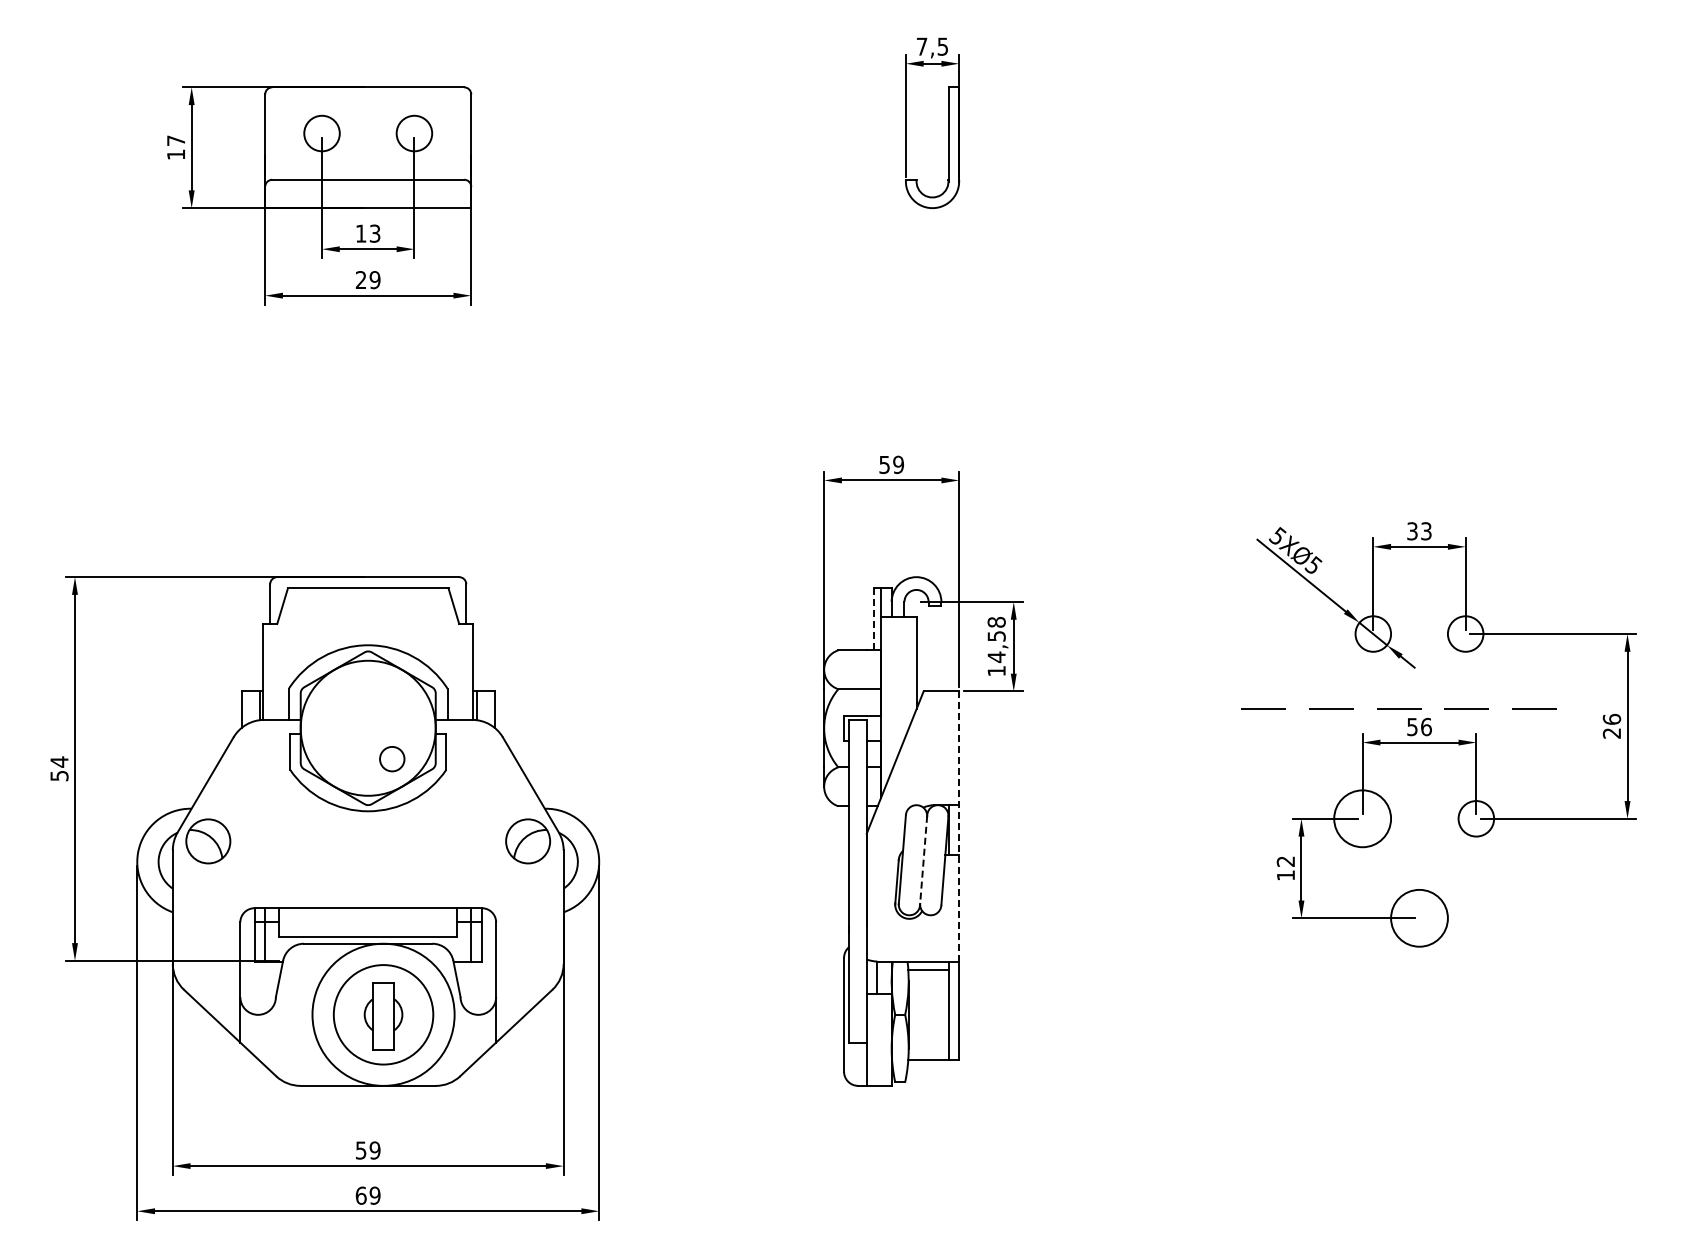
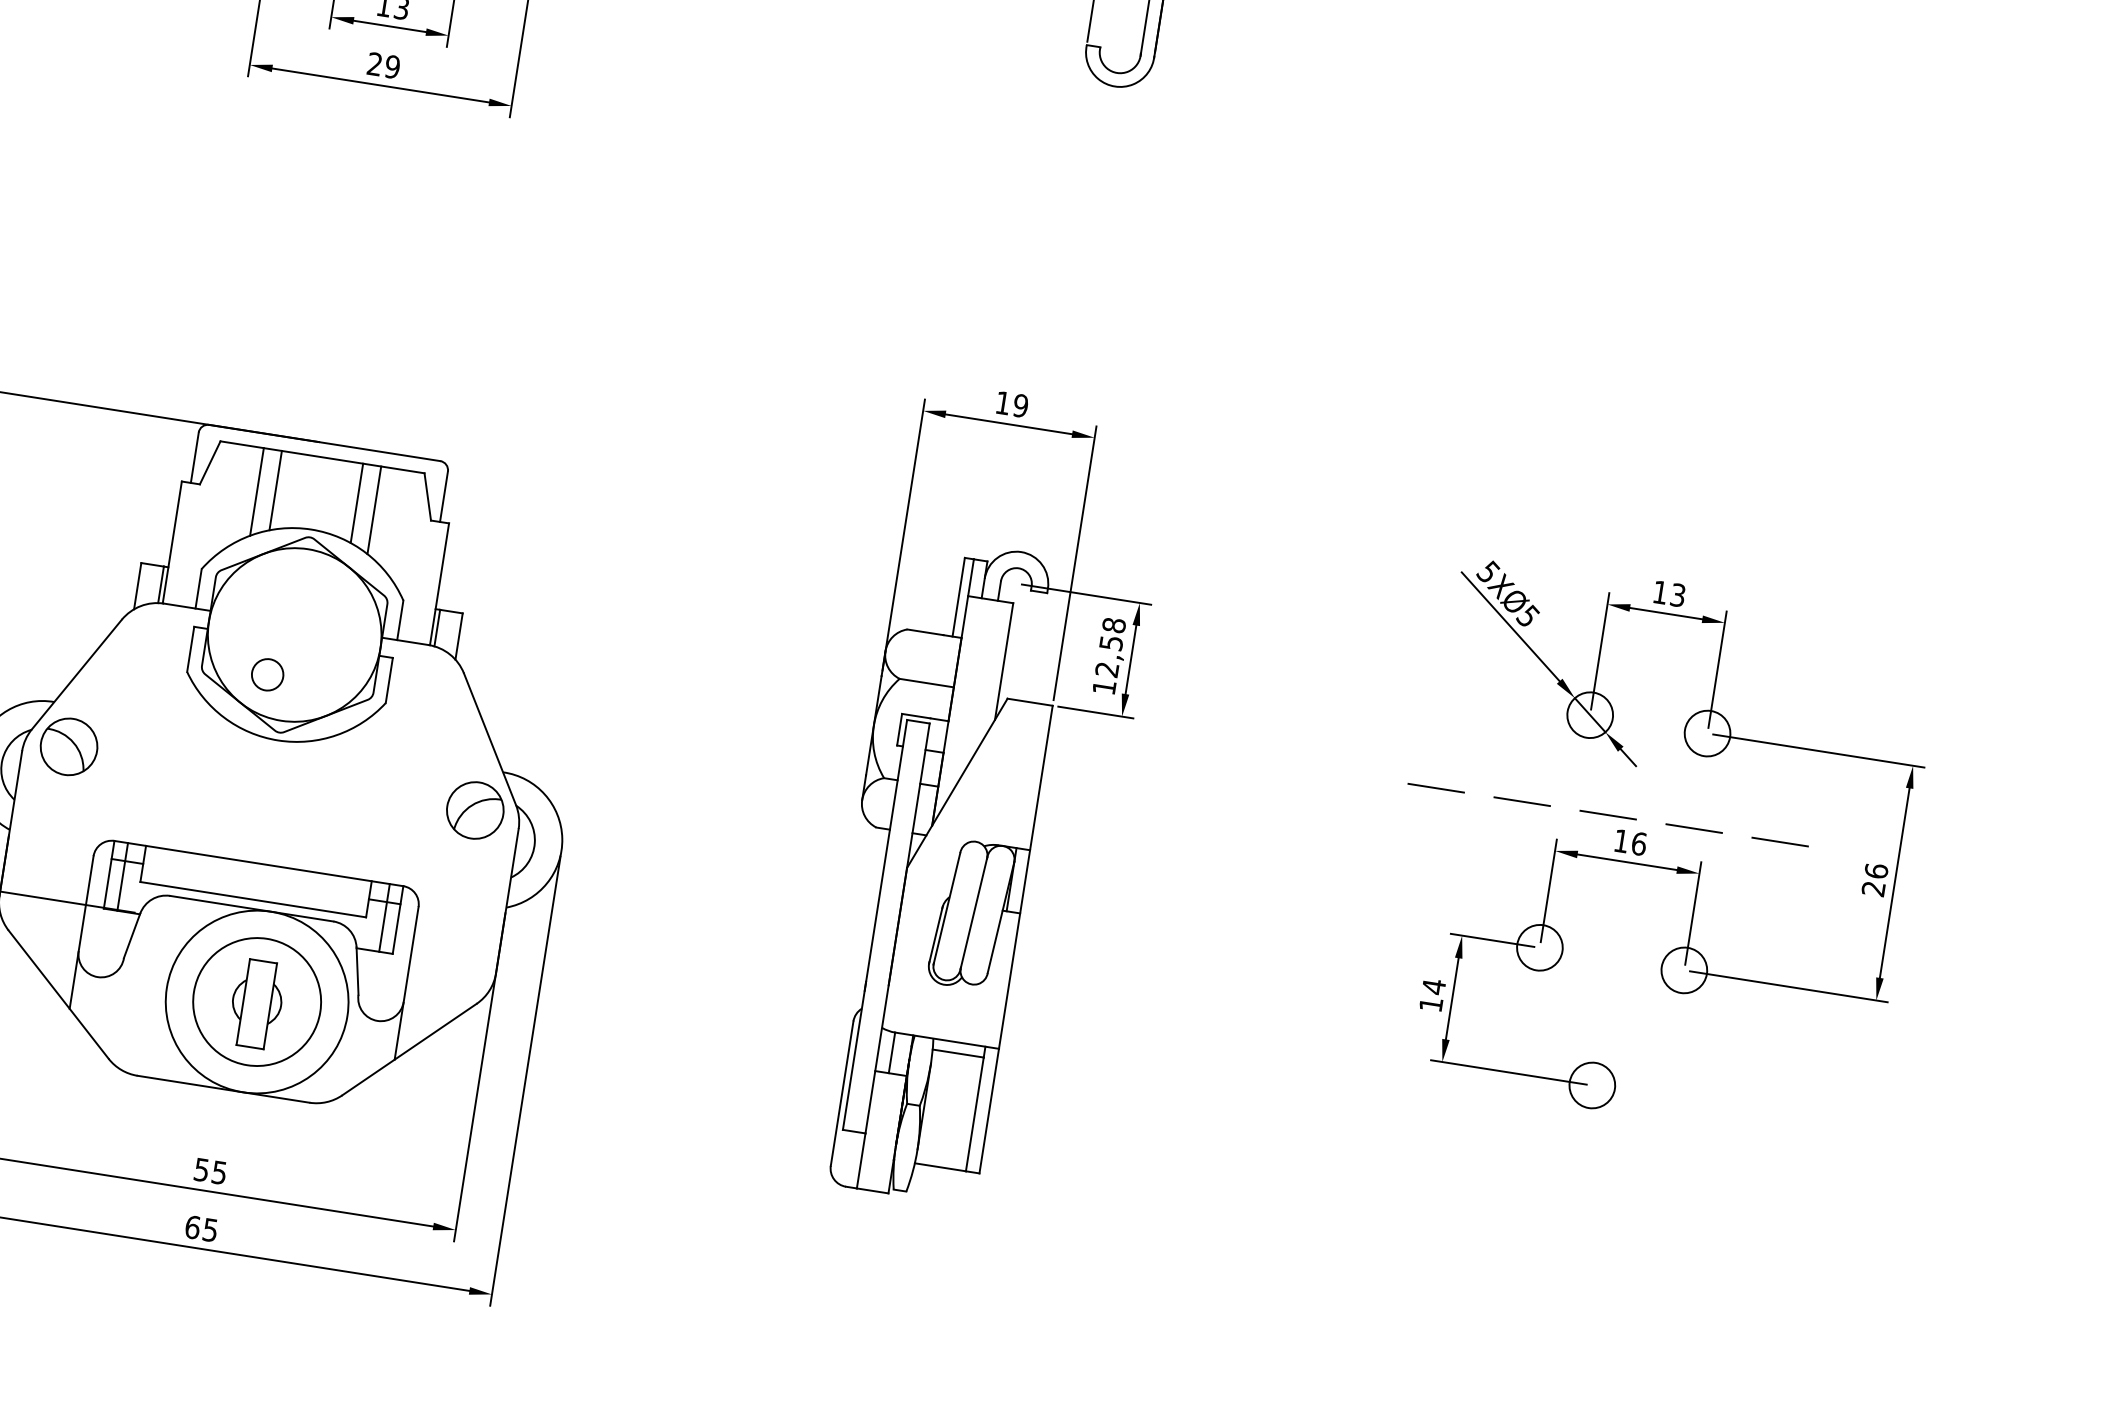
text: (884, 465) -> (1002, 403), 59 -> 19
text: (1412, 531) -> (1660, 592), 33 -> 13
line: (336, 619) -> (276, 490), added
line: (400, 619) -> (357, 503), added
line: (873, 619) -> (958, 597), dashed -> solid
line: (322, 622) -> (257, 491), added
line: (414, 622) -> (374, 509), added
text: (996, 657) -> (1106, 670), 14,58 -> 12,58
text: (1412, 727) -> (1621, 841), 56 -> 16
circle: (392, 759) -> (267, 675), moved
circle: (1362, 818) -> (1539, 947), size x0.62
line: (959, 826) -> (1026, 877), dashed -> solid
line: (923, 860) -> (973, 913), dashed -> solid
text: (1285, 861) -> (1433, 986), 12 -> 14
circle: (1419, 918) -> (1592, 1085), size x0.62
text: (374, 1150) -> (218, 1172), 59 -> 55
text: (374, 1195) -> (209, 1229), 69 -> 65

